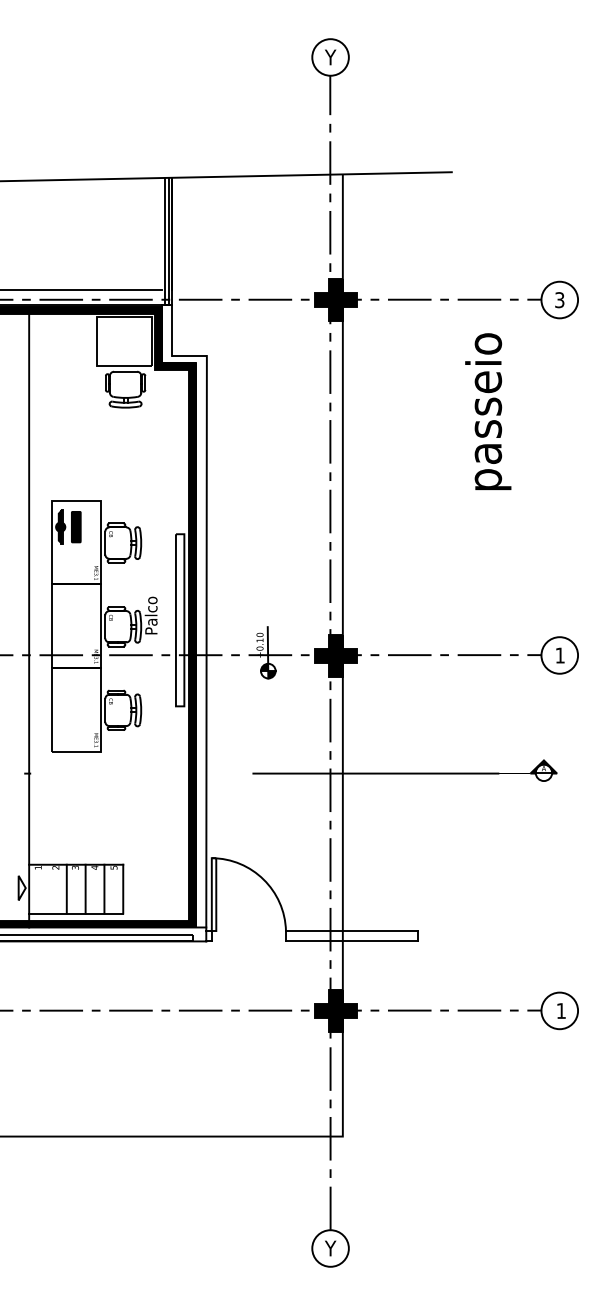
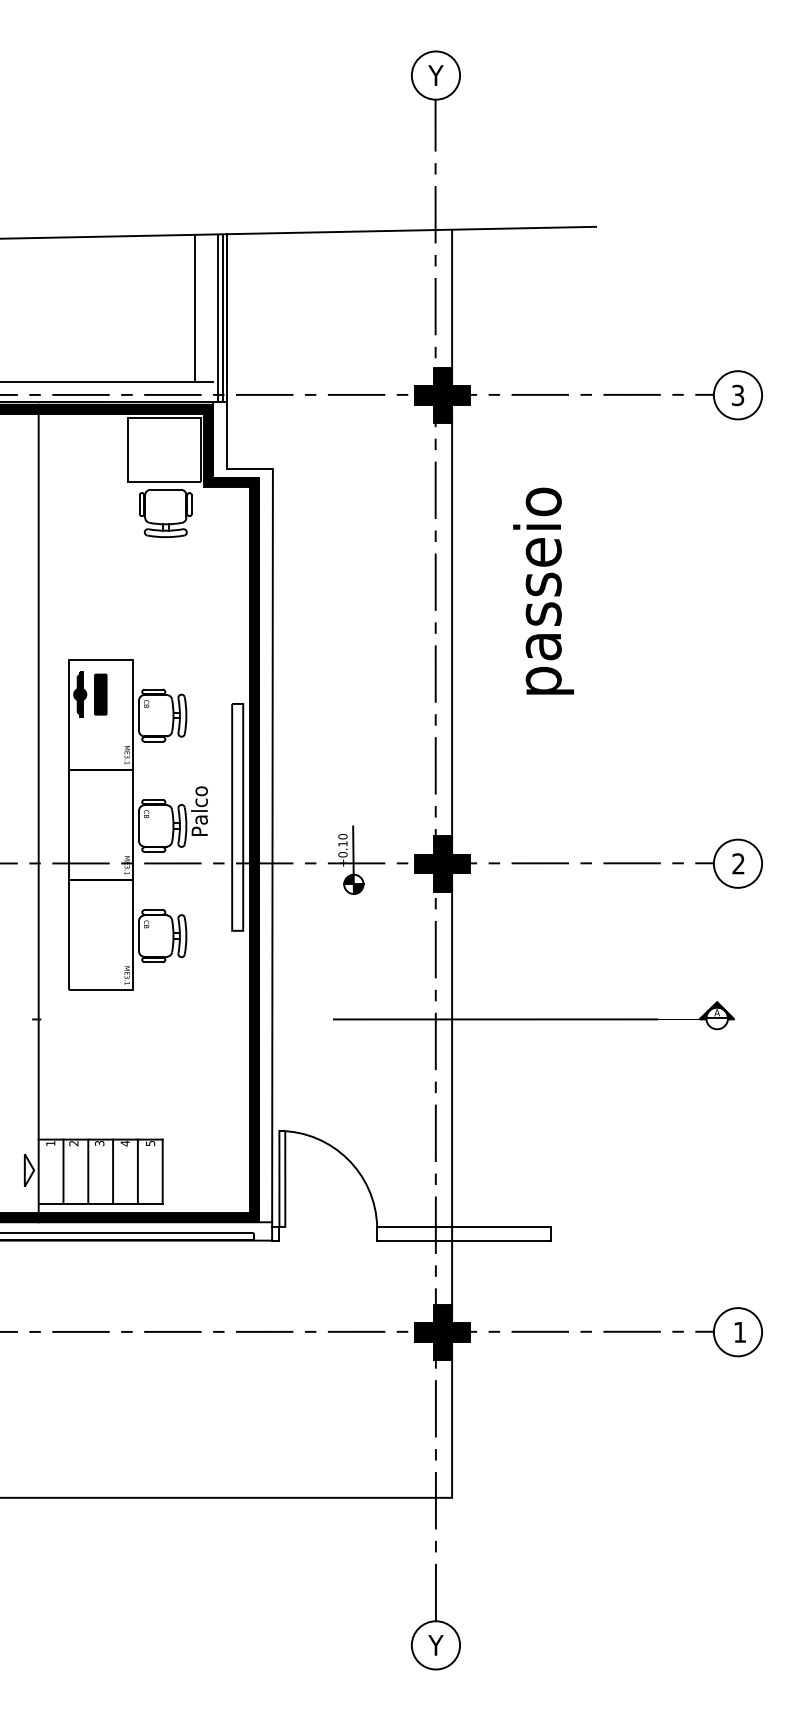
line: (147, 233) -> (194, 307), added
text: (488, 411) -> (543, 590), moved
text: (559, 655) -> (737, 863), 1 -> 2
line: (47, 888) -> (62, 1170), added

